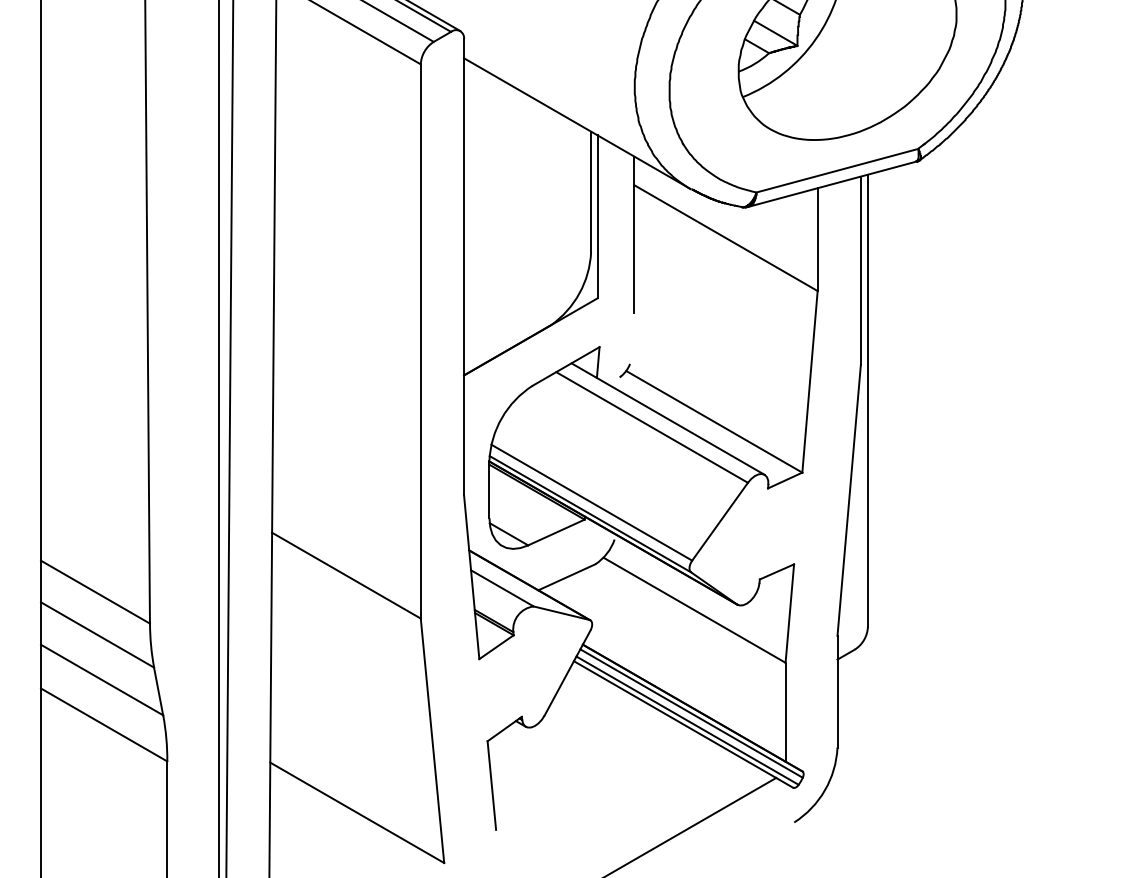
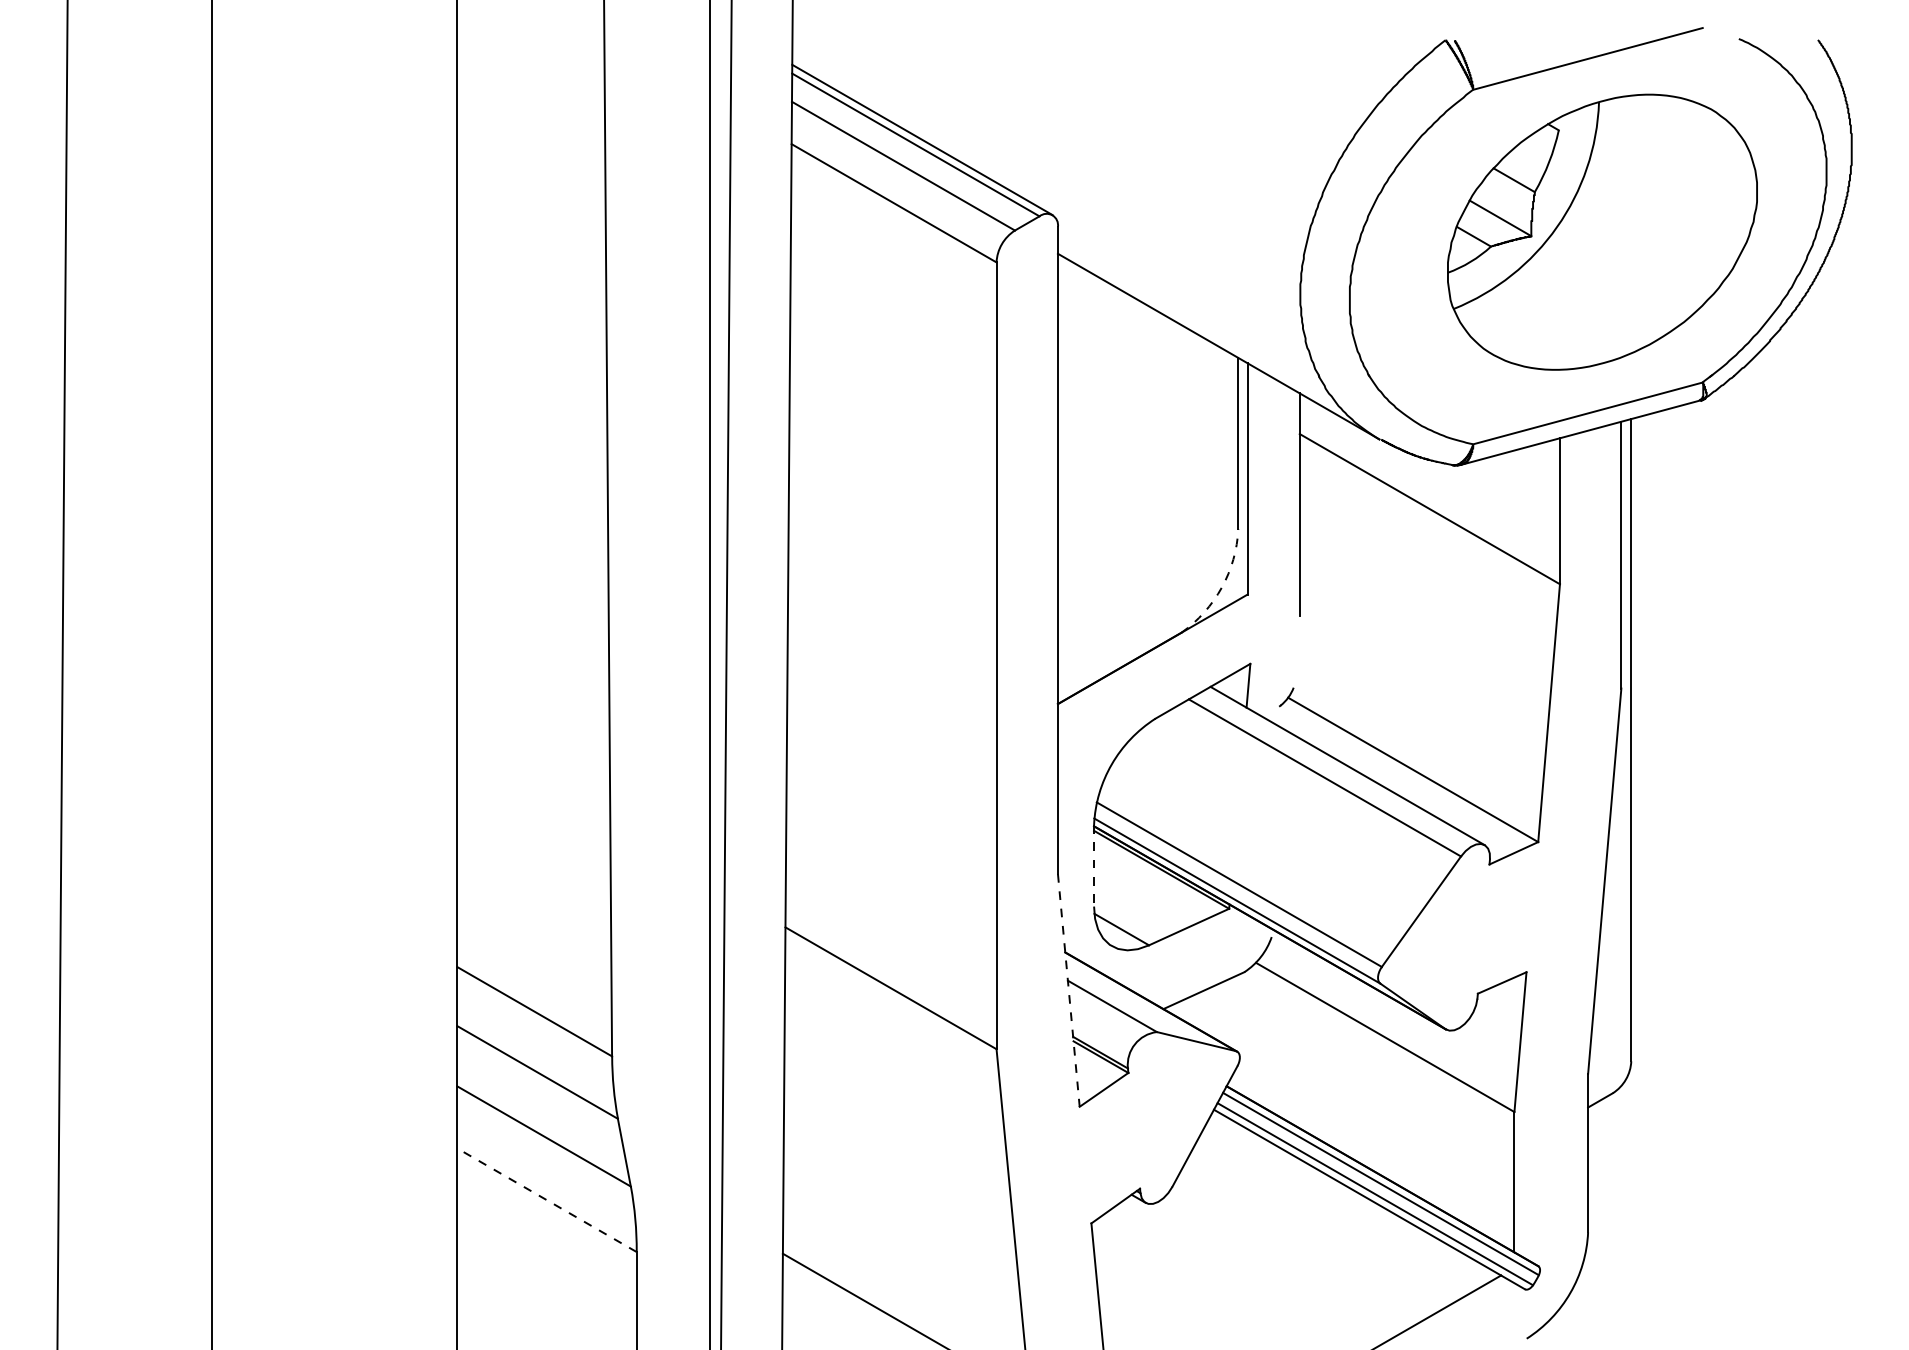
arc: (579, 293) -> (1221, 587), solid -> dashed
line: (489, 489) -> (1094, 865), solid -> dashed
line: (471, 577) -> (1068, 990), solid -> dashed
line: (103, 725) -> (546, 1200), solid -> dashed

